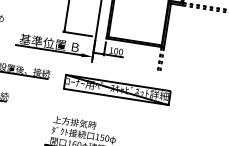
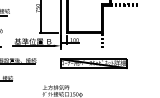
part: (116, 89) -> (93, 63), moved

